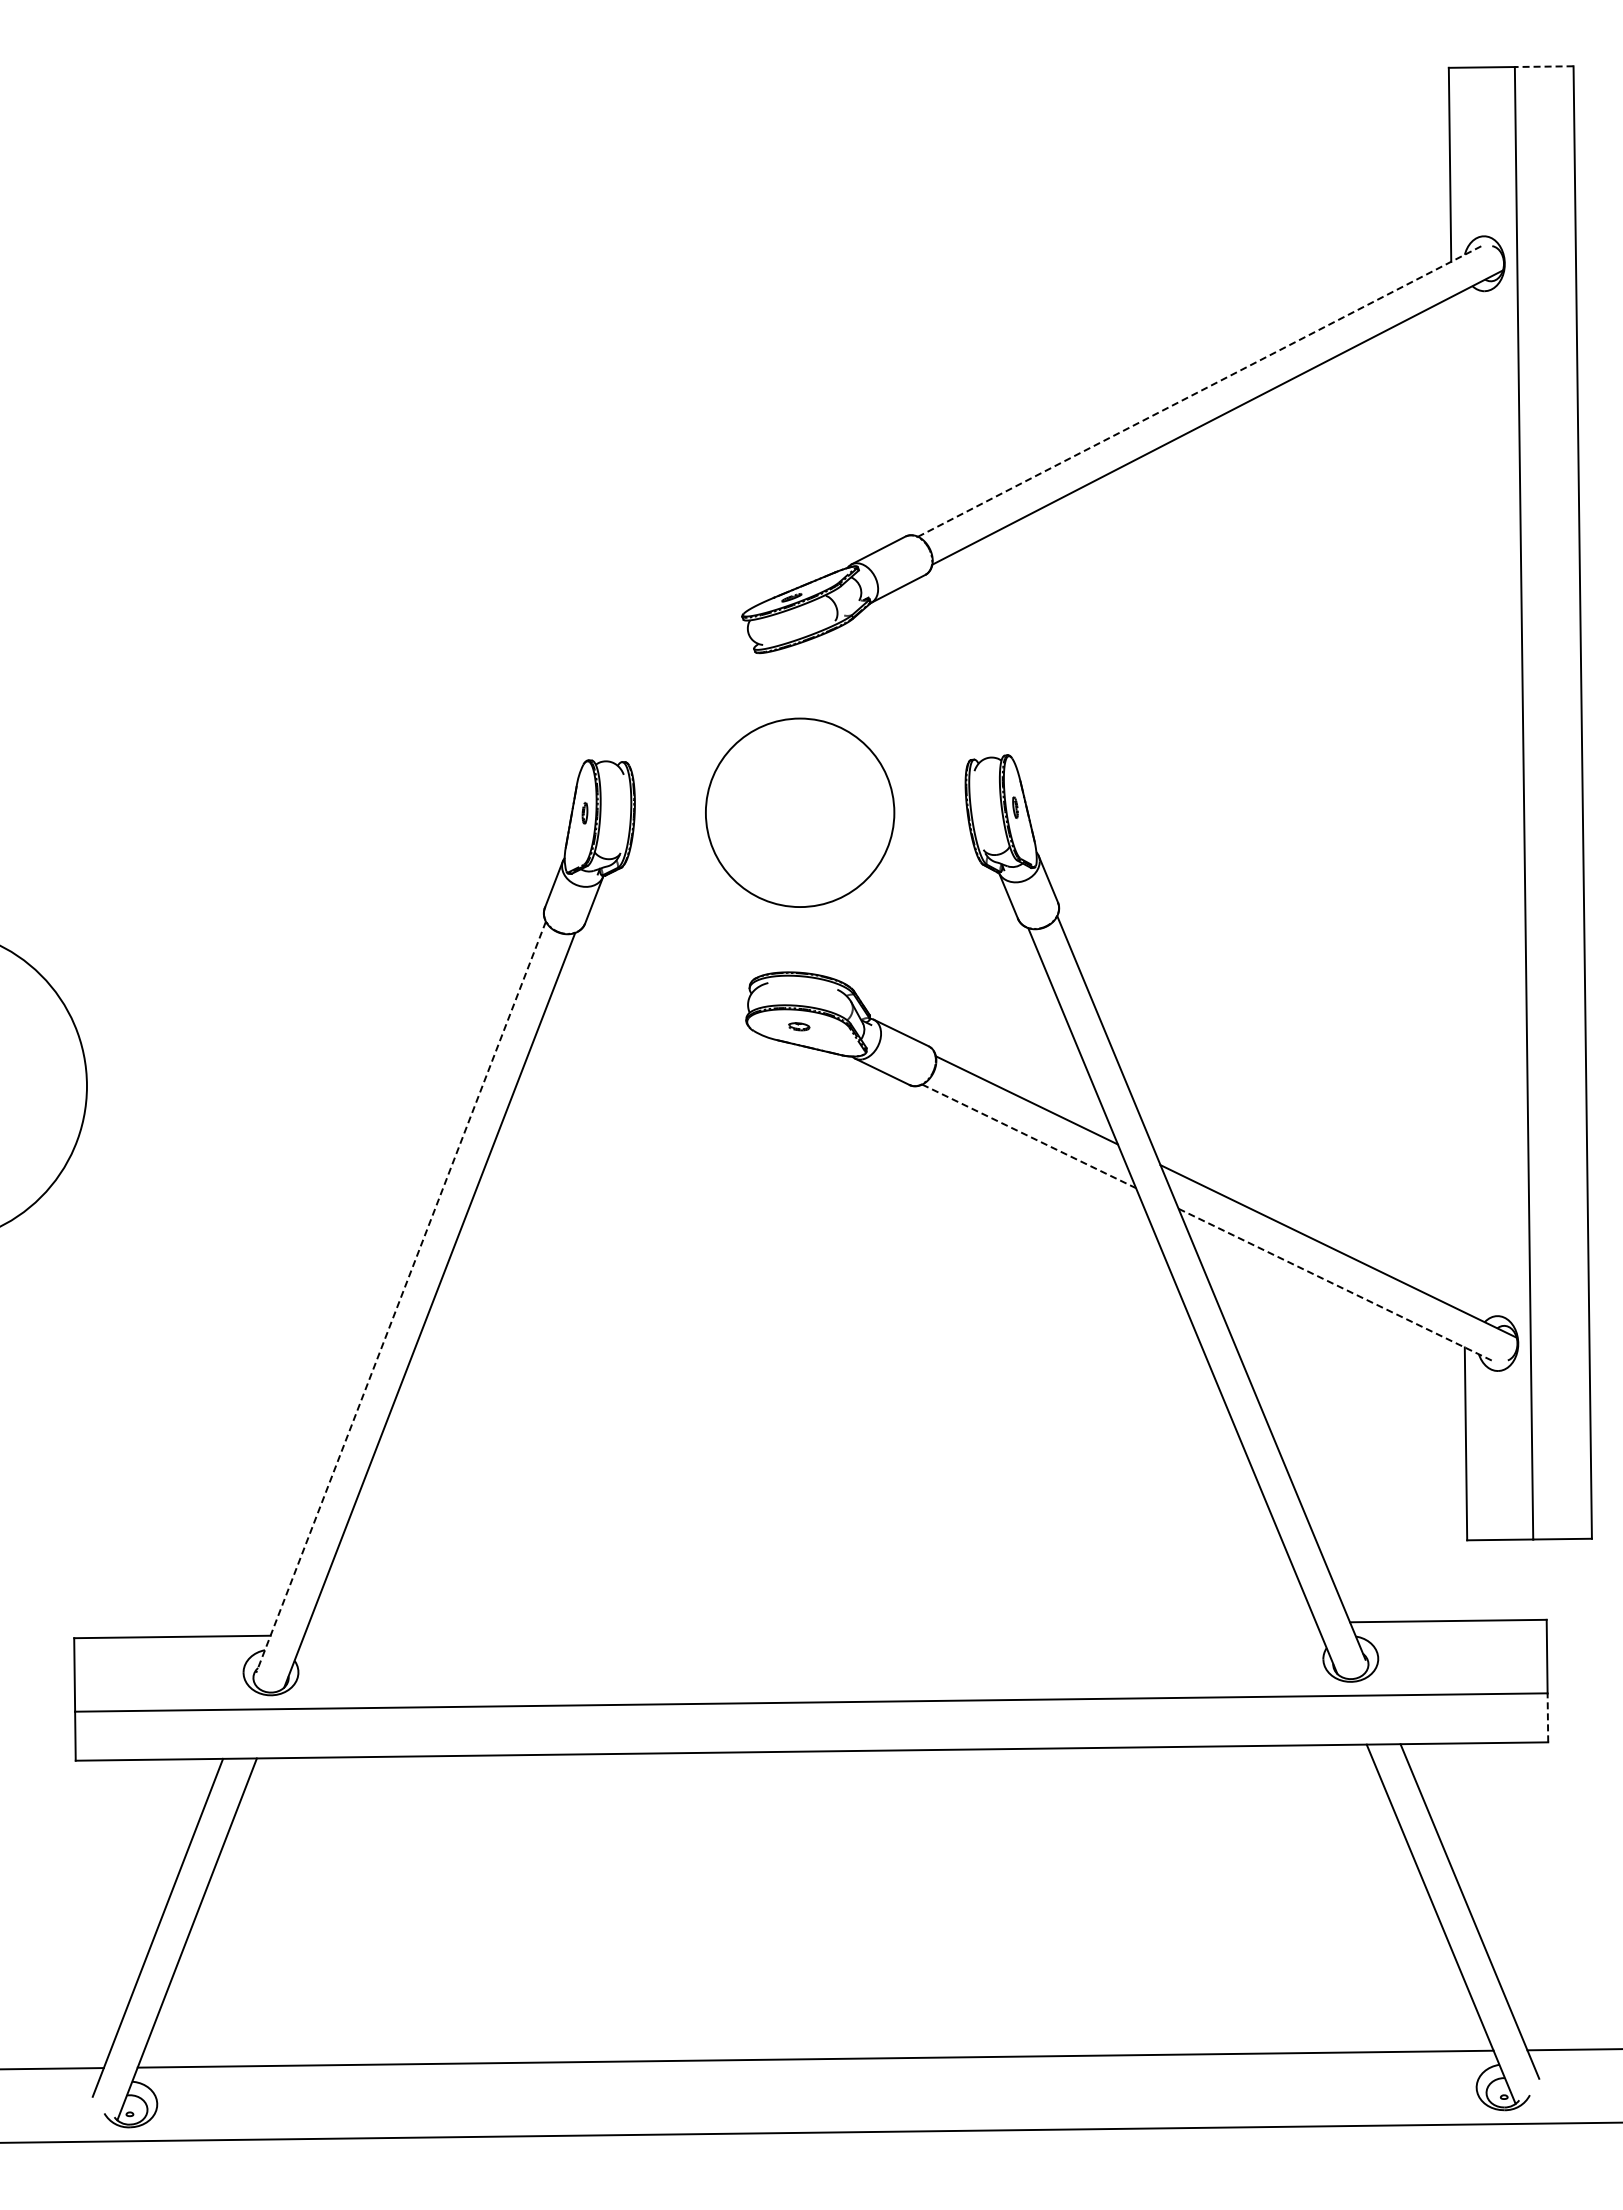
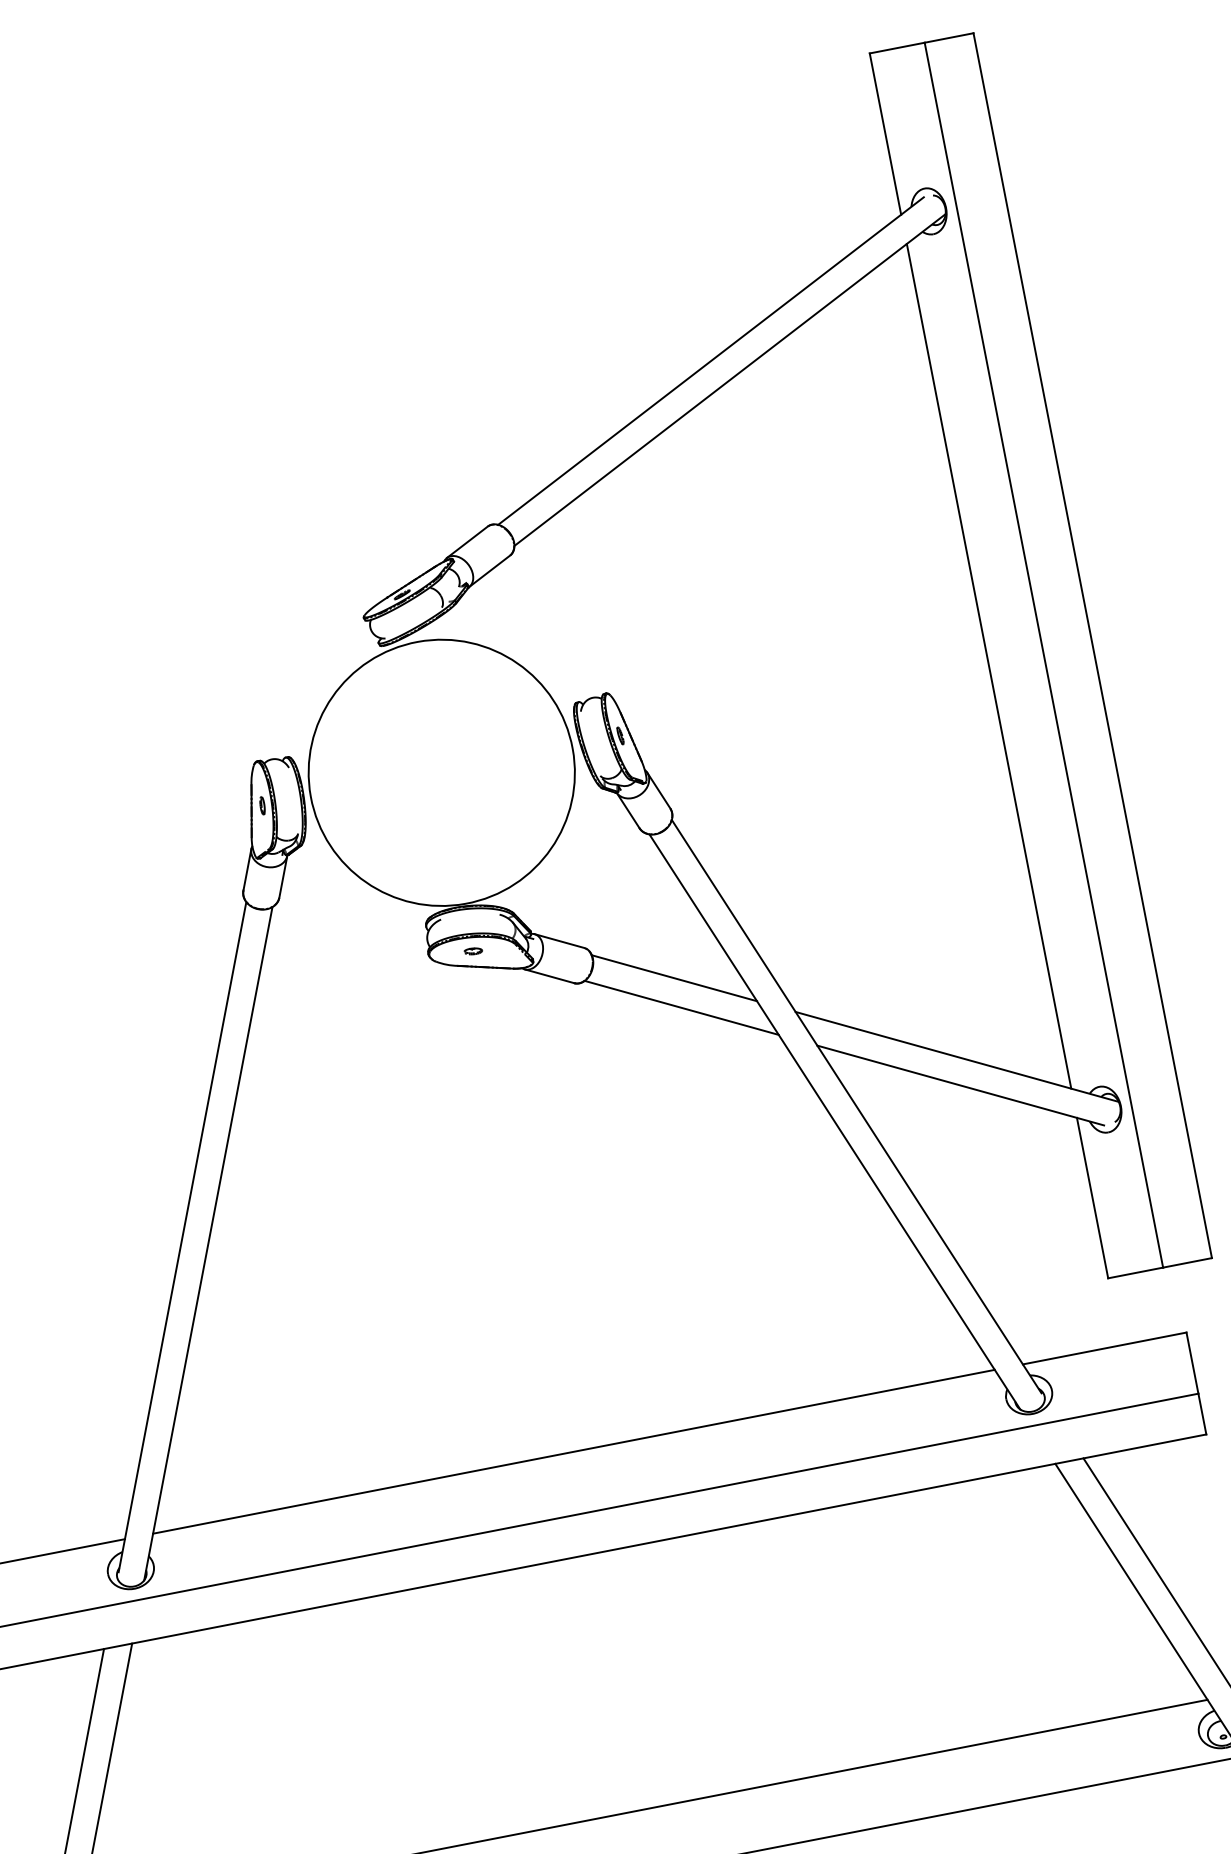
line: (1543, 66) -> (948, 37), dashed -> solid
line: (1199, 391) -> (710, 361), dashed -> solid
line: (1457, 804) -> (988, 666), added
circle: (800, 812) -> (442, 772), size x1.67
line: (1029, 1136) -> (682, 1007), dashed -> solid
line: (1336, 1285) -> (960, 1085), dashed -> solid
line: (401, 1297) -> (182, 1237), dashed -> solid
line: (810, 1628) -> (574, 1451), added
line: (1547, 1717) -> (1201, 1413), dashed -> solid

